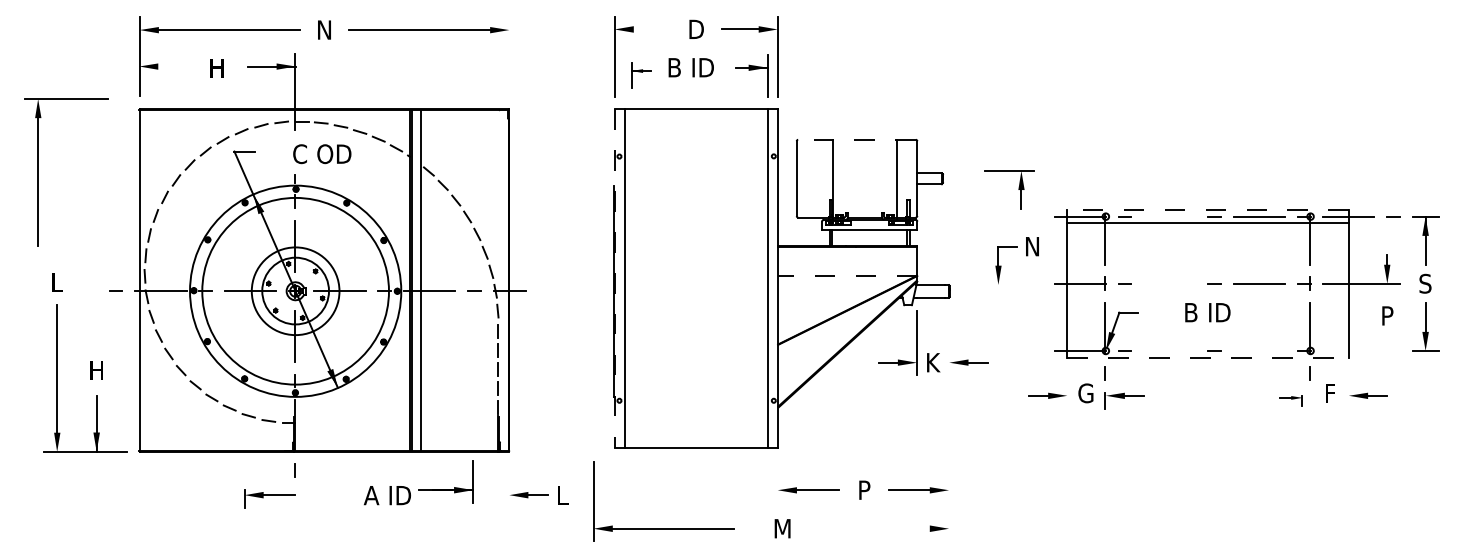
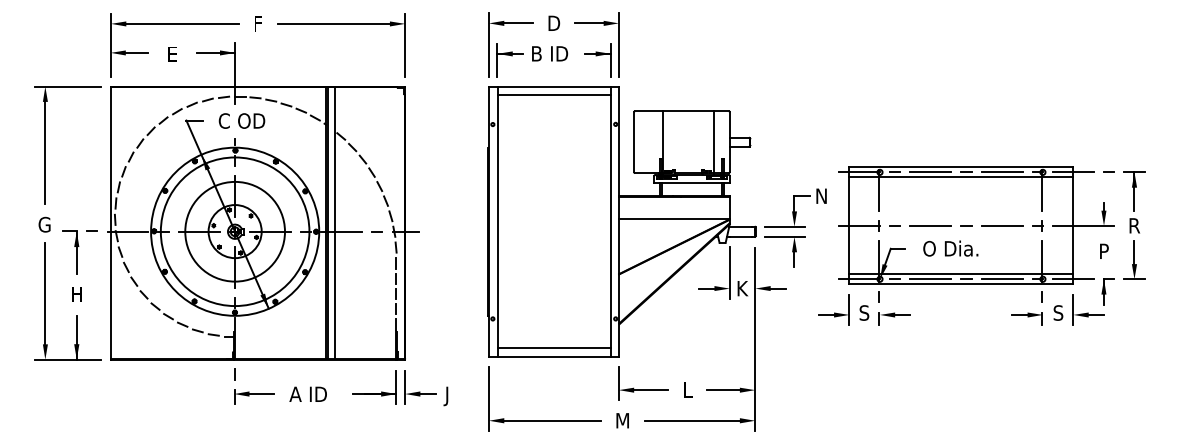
text: (324, 29) -> (258, 23), N -> F
line: (651, 29) -> (518, 23), added
line: (509, 57) -> (405, 45), added
line: (172, 66) -> (137, 52), added
text: (216, 68) -> (172, 54), H -> E
part: (640, 75) -> (509, 60), size x1.67
line: (696, 119) -> (554, 95), added
line: (857, 139) -> (682, 110), dashed -> solid
text: (322, 154) -> (242, 121), moved
part: (38, 172) -> (45, 145), moved
part: (1018, 189) -> (792, 251), moved
line: (1208, 210) -> (961, 167), dashed -> solid
line: (1169, 216) -> (930, 172), added
line: (847, 275) -> (674, 219), dashed -> solid
line: (615, 279) -> (489, 222), dashed -> solid
text: (55, 282) -> (44, 224), L -> G
line: (1169, 283) -> (930, 225), added
text: (1425, 283) -> (1134, 225), S -> R
line: (986, 284) -> (784, 226), added
circle: (295, 290) -> (235, 231), size x1.43
text: (1195, 312) -> (951, 248), B ID -> O Dia.
part: (96, 317) -> (76, 252), added
line: (1207, 344) -> (960, 274), added
line: (1169, 350) -> (930, 278), added
line: (1258, 350) -> (1001, 278), added
line: (1348, 350) -> (1073, 278), added
line: (1208, 357) -> (961, 284), dashed -> solid
part: (1392, 366) -> (1108, 291), added
line: (1067, 389) -> (849, 309), added
line: (1348, 389) -> (1073, 309), added
text: (1085, 393) -> (863, 313), G -> S
text: (1330, 393) -> (1058, 313), F -> S
part: (1290, 400) -> (1026, 318), size x1.67
line: (949, 426) -> (755, 339), added
line: (696, 437) -> (554, 348), added
line: (777, 482) -> (618, 383), added
line: (509, 486) -> (405, 387), added
part: (445, 489) -> (374, 393), moved
text: (864, 489) -> (687, 389), P -> L
part: (269, 498) -> (254, 396), moved
text: (562, 498) -> (447, 396), L -> J
part: (663, 528) -> (544, 420), moved
line: (870, 528) -> (692, 420), added

